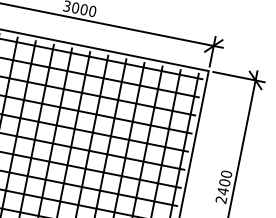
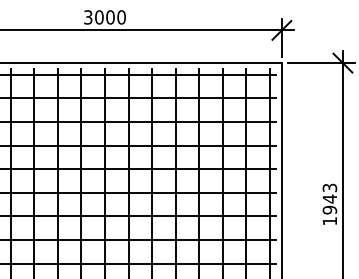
text: (223, 186) -> (329, 204), 2400 -> 1943

